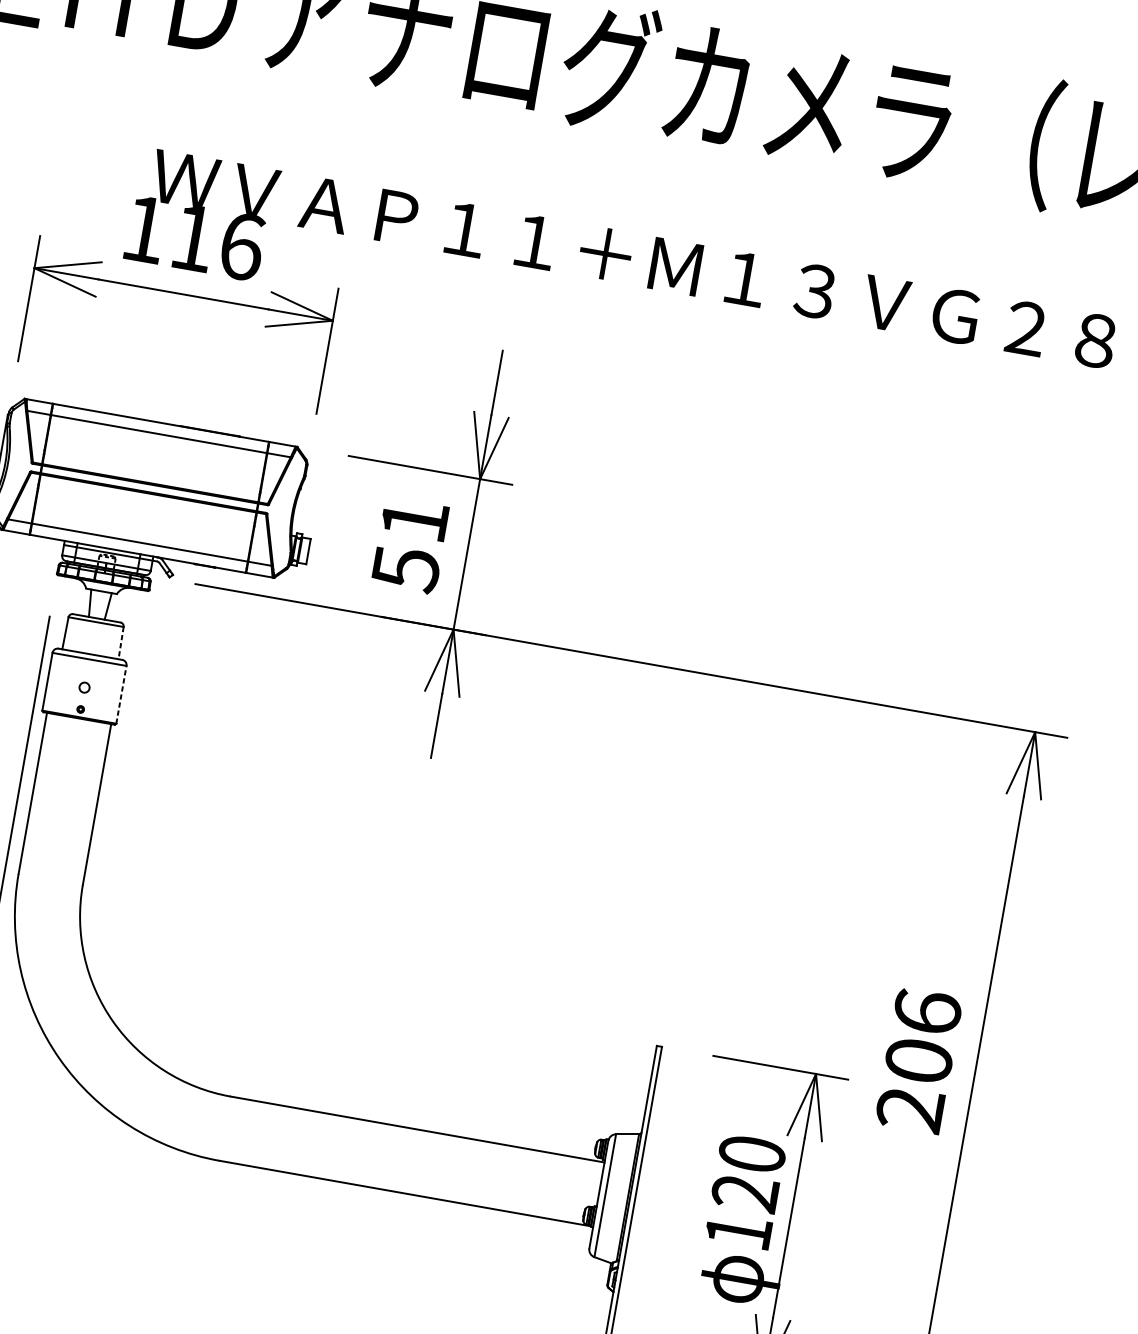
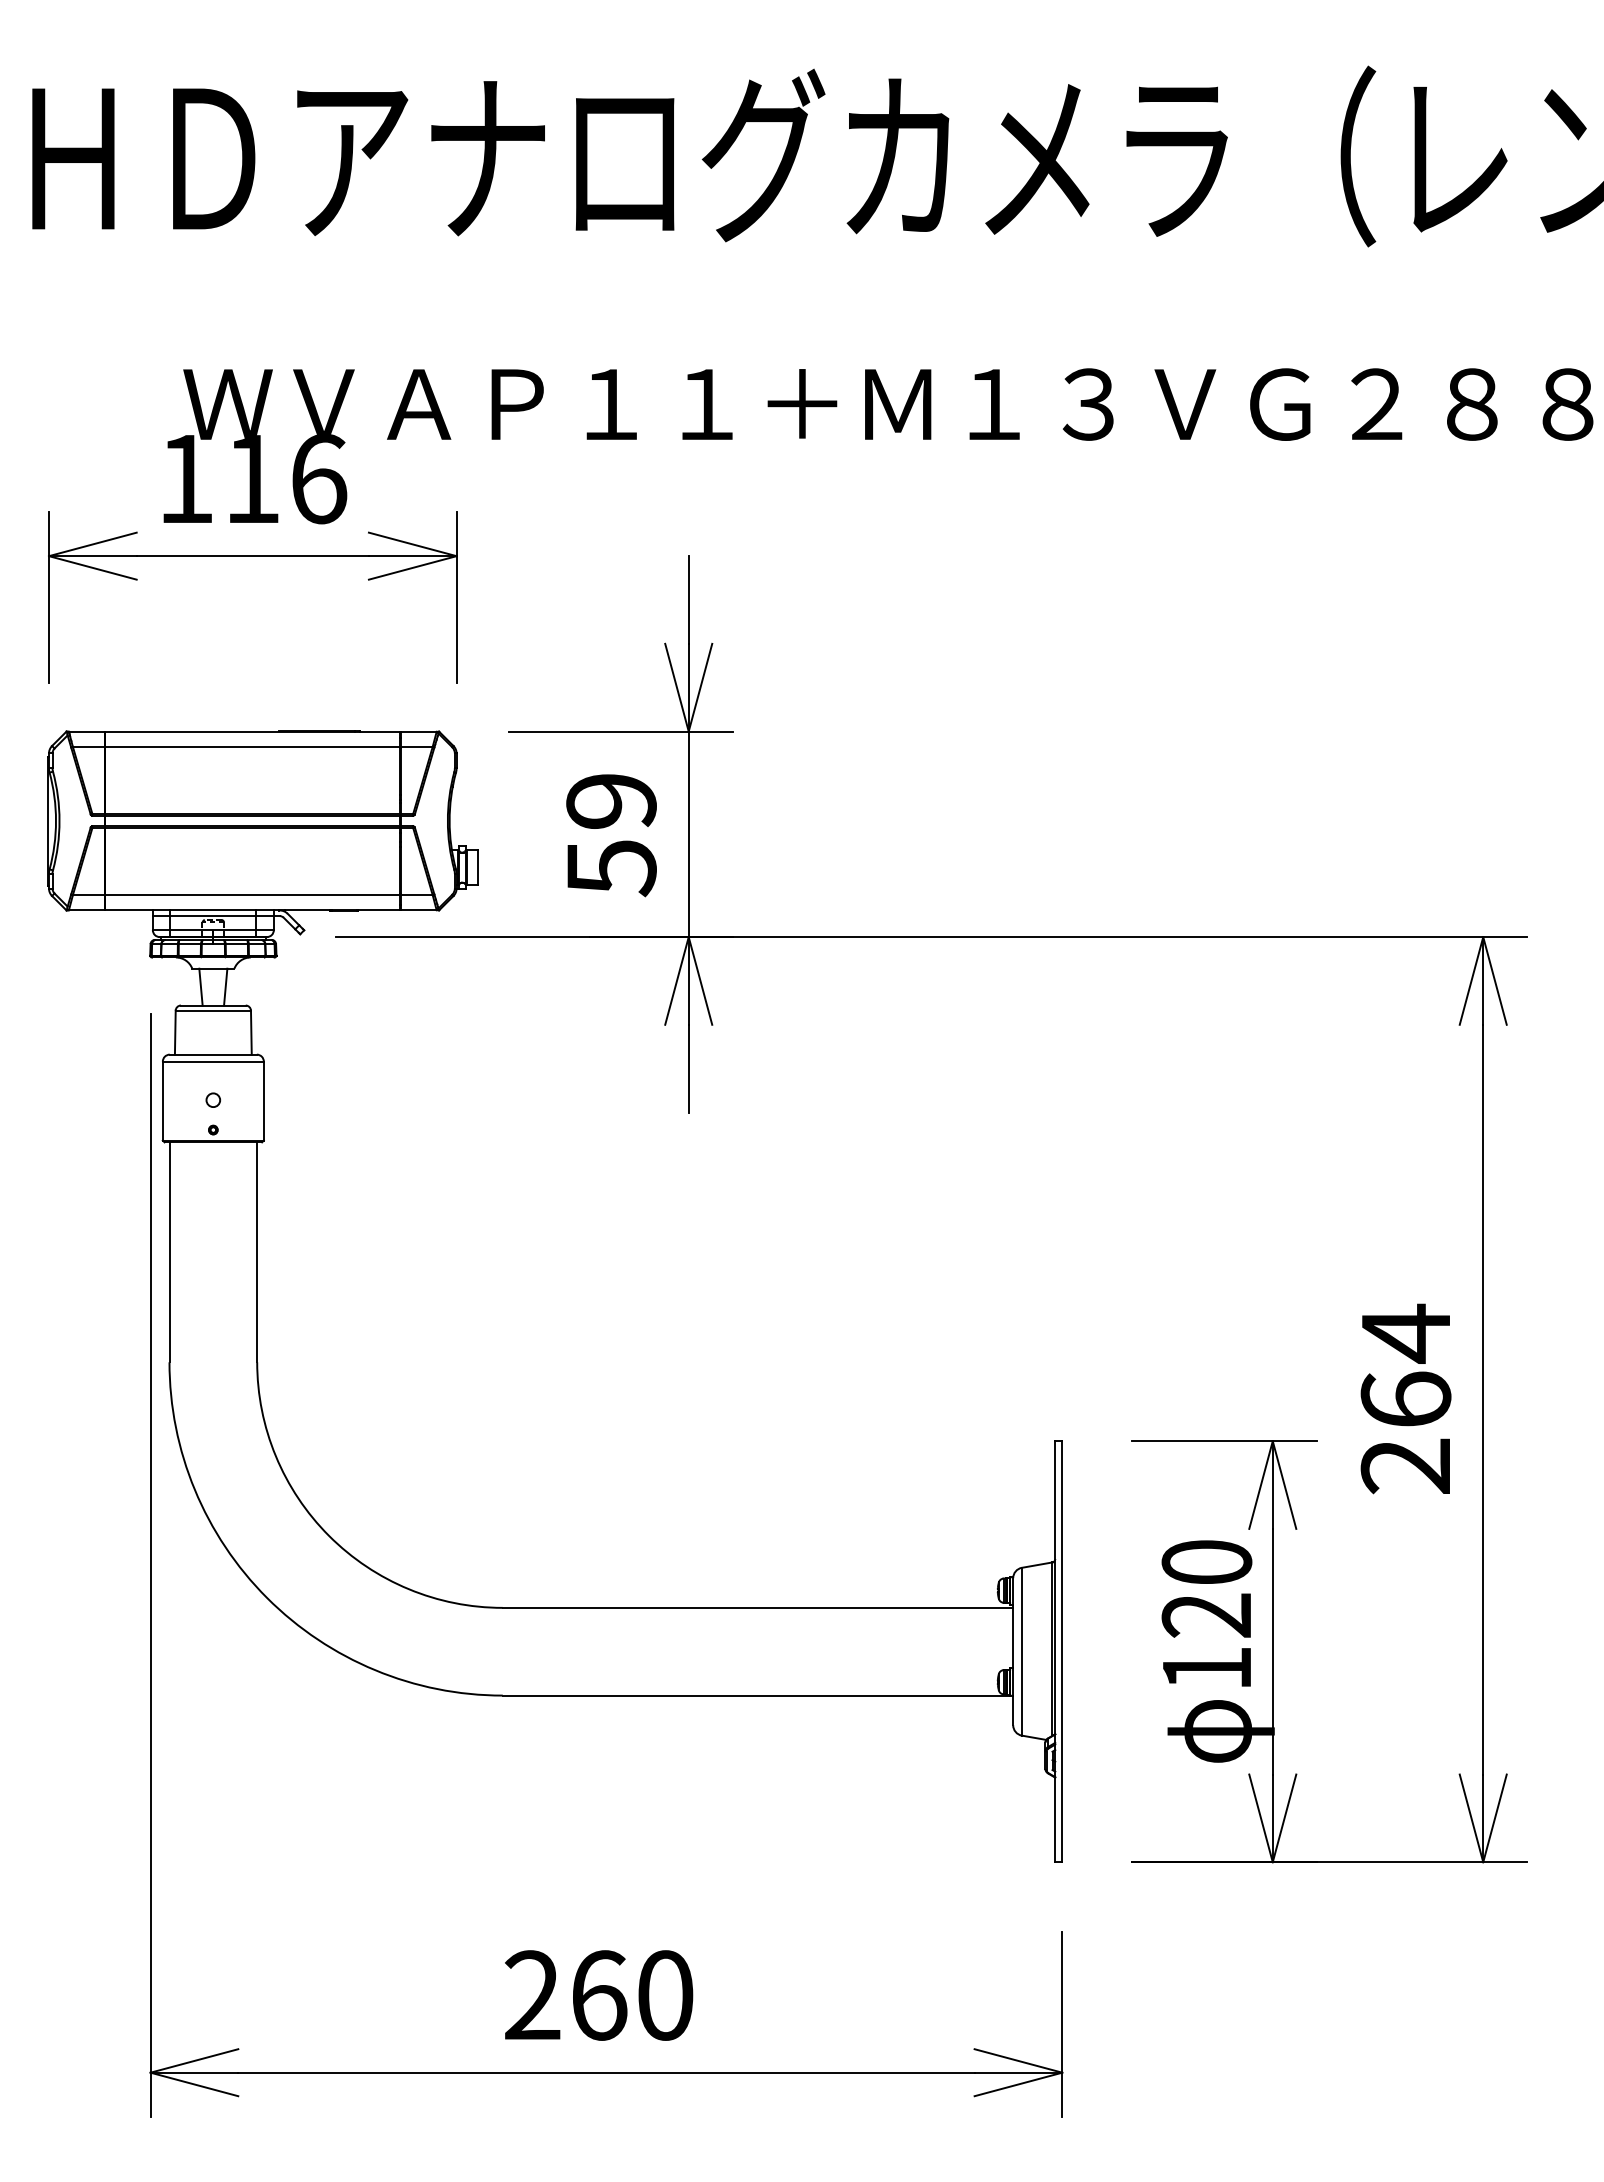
text: (414, 520) -> (611, 801), 51 -> 59
line: (121, 642) -> (251, 1032), dashed -> solid
line: (121, 694) -> (263, 1100), dashed -> solid
text: (923, 1034) -> (1405, 1364), 206 -> 264

